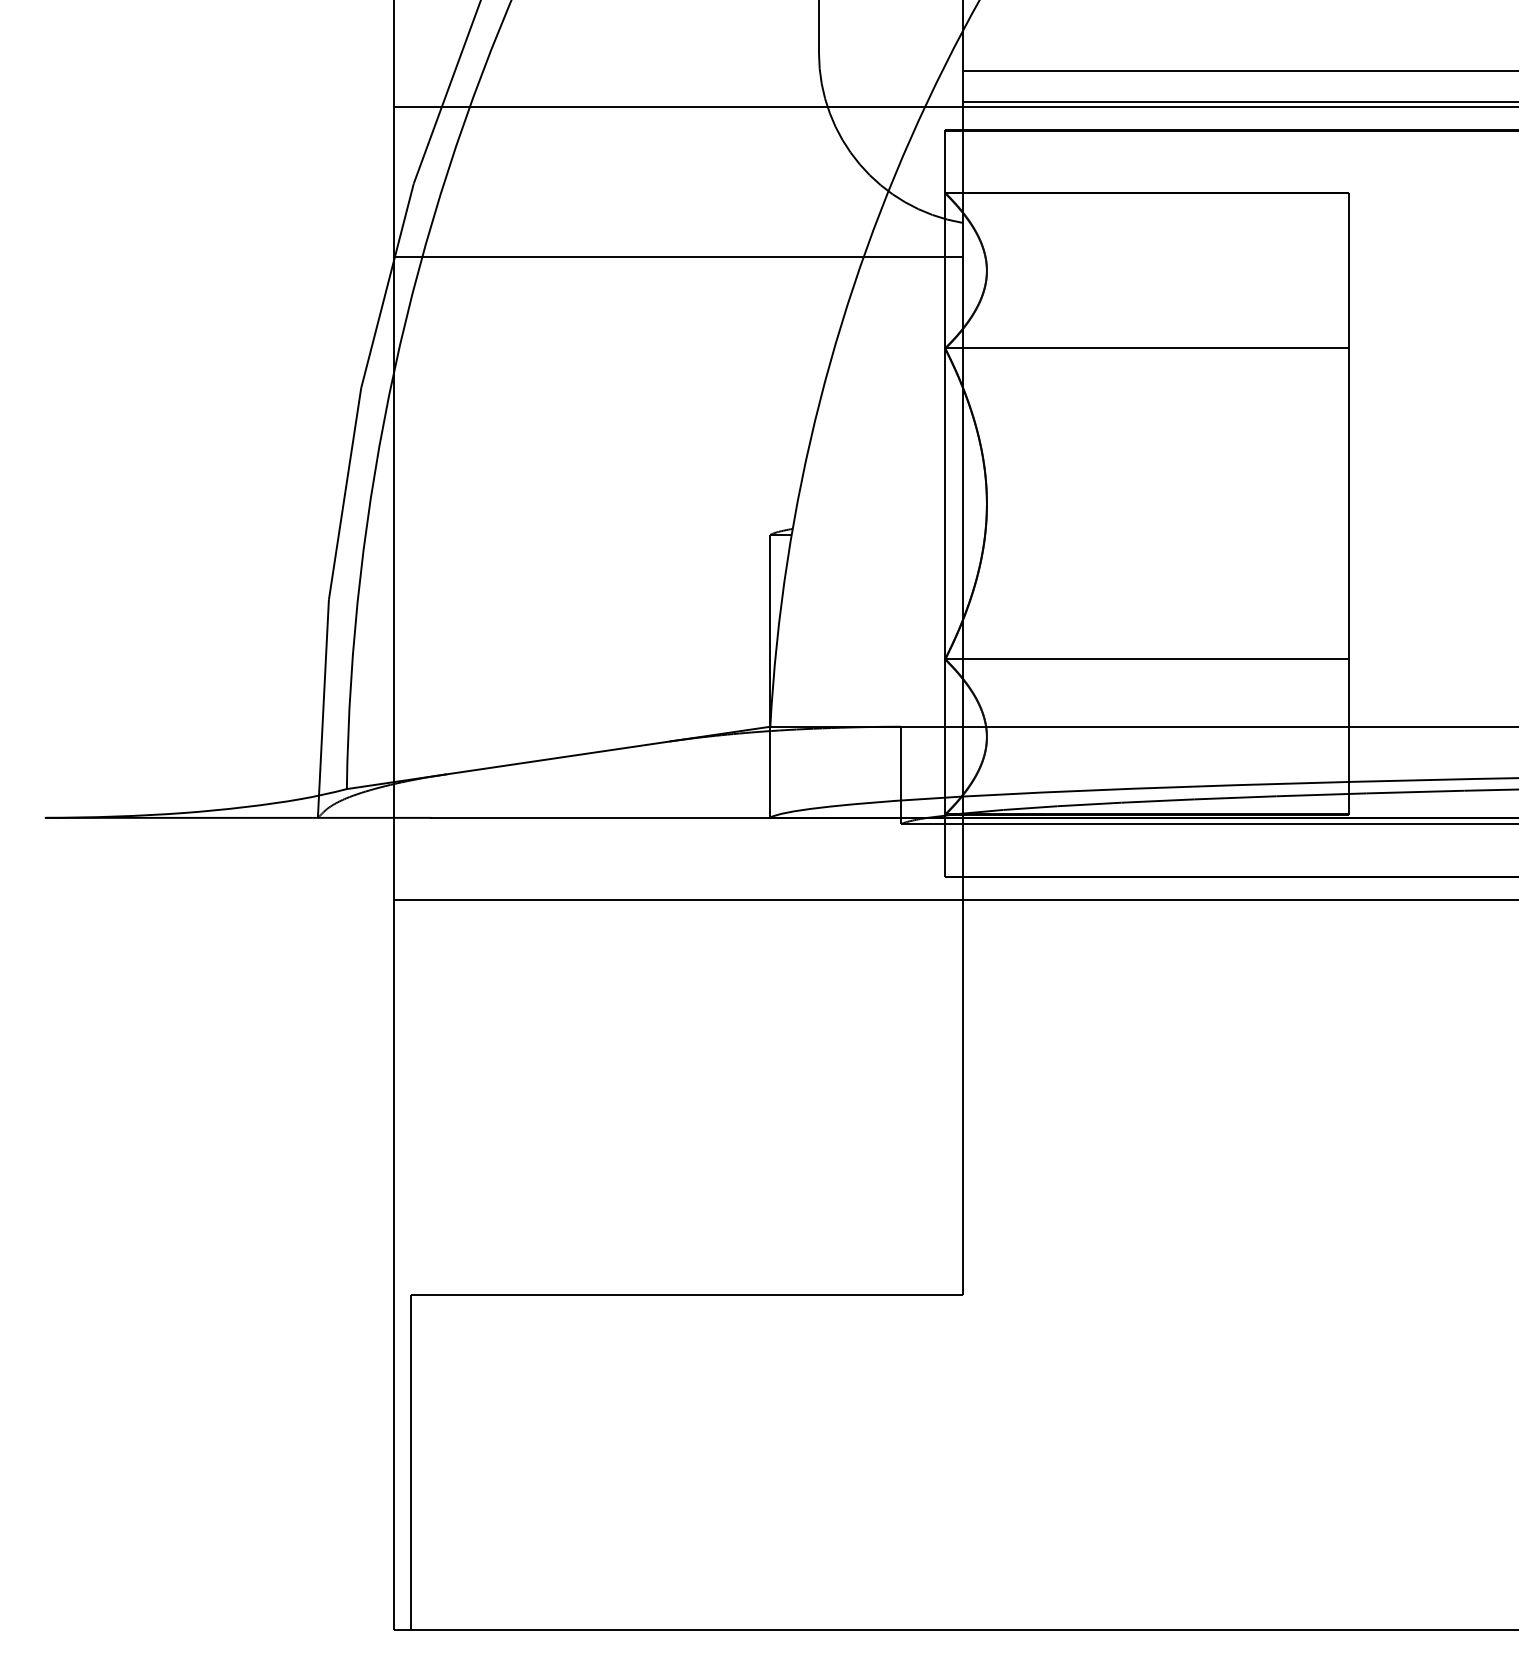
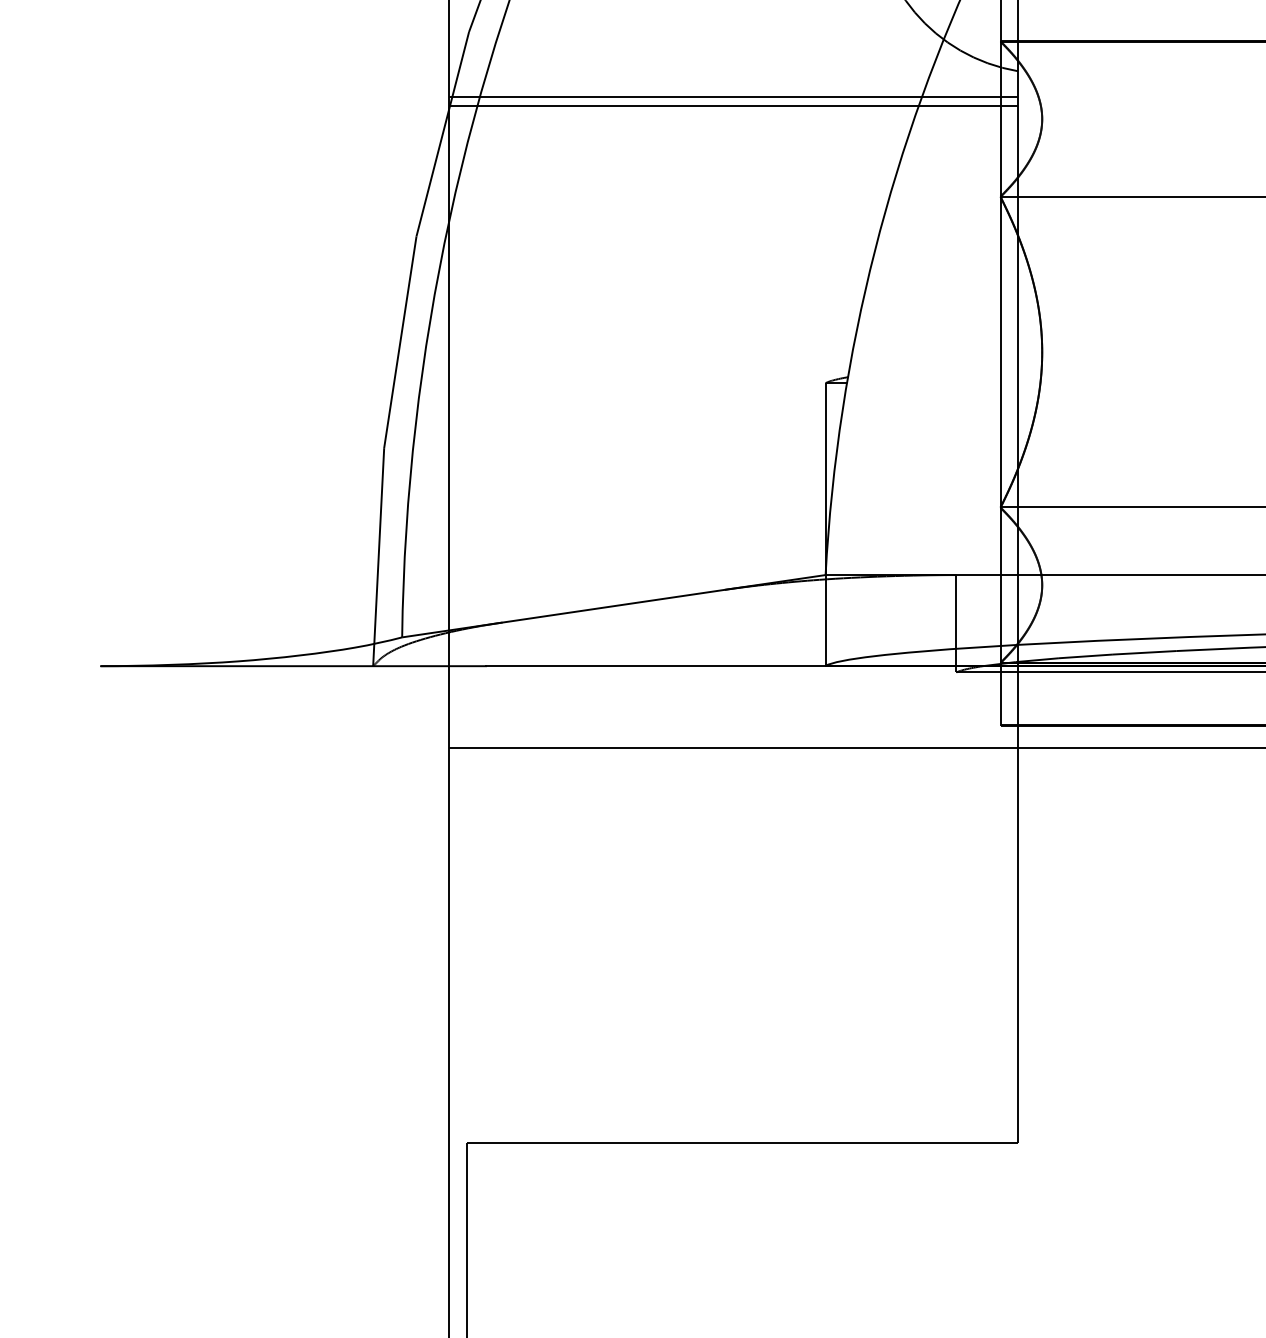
line: (678, 249) -> (733, 97), added

